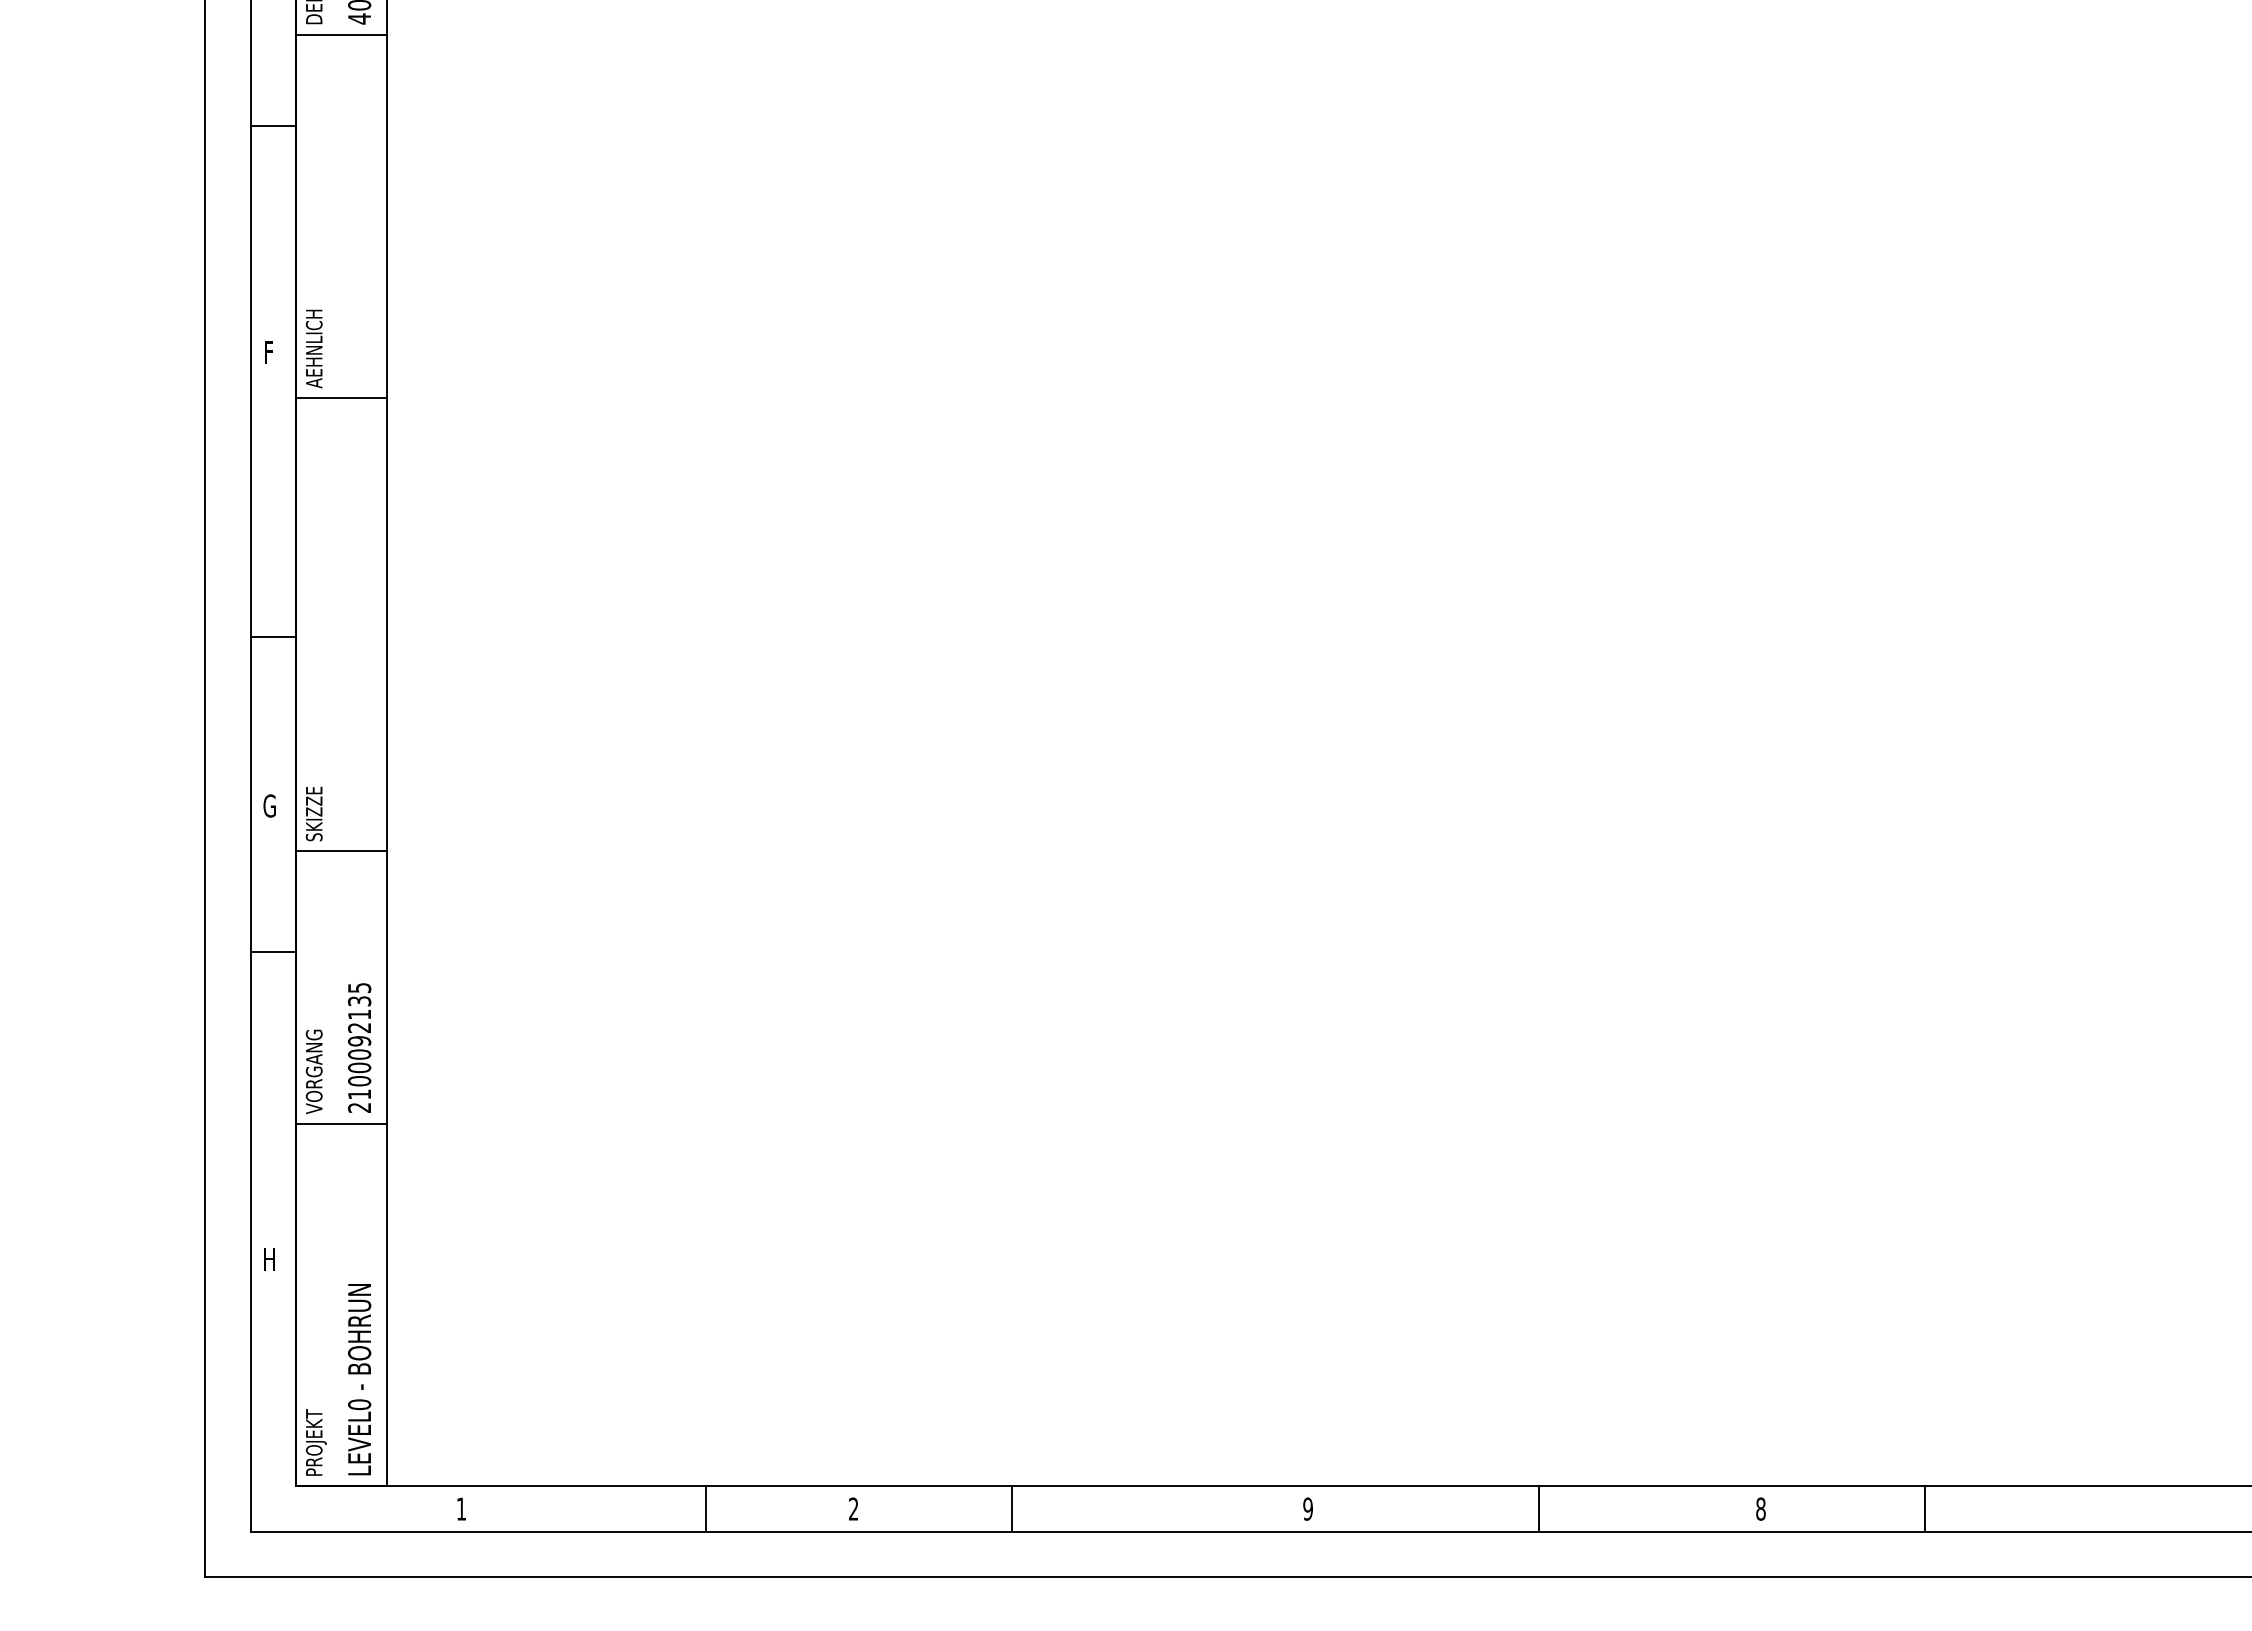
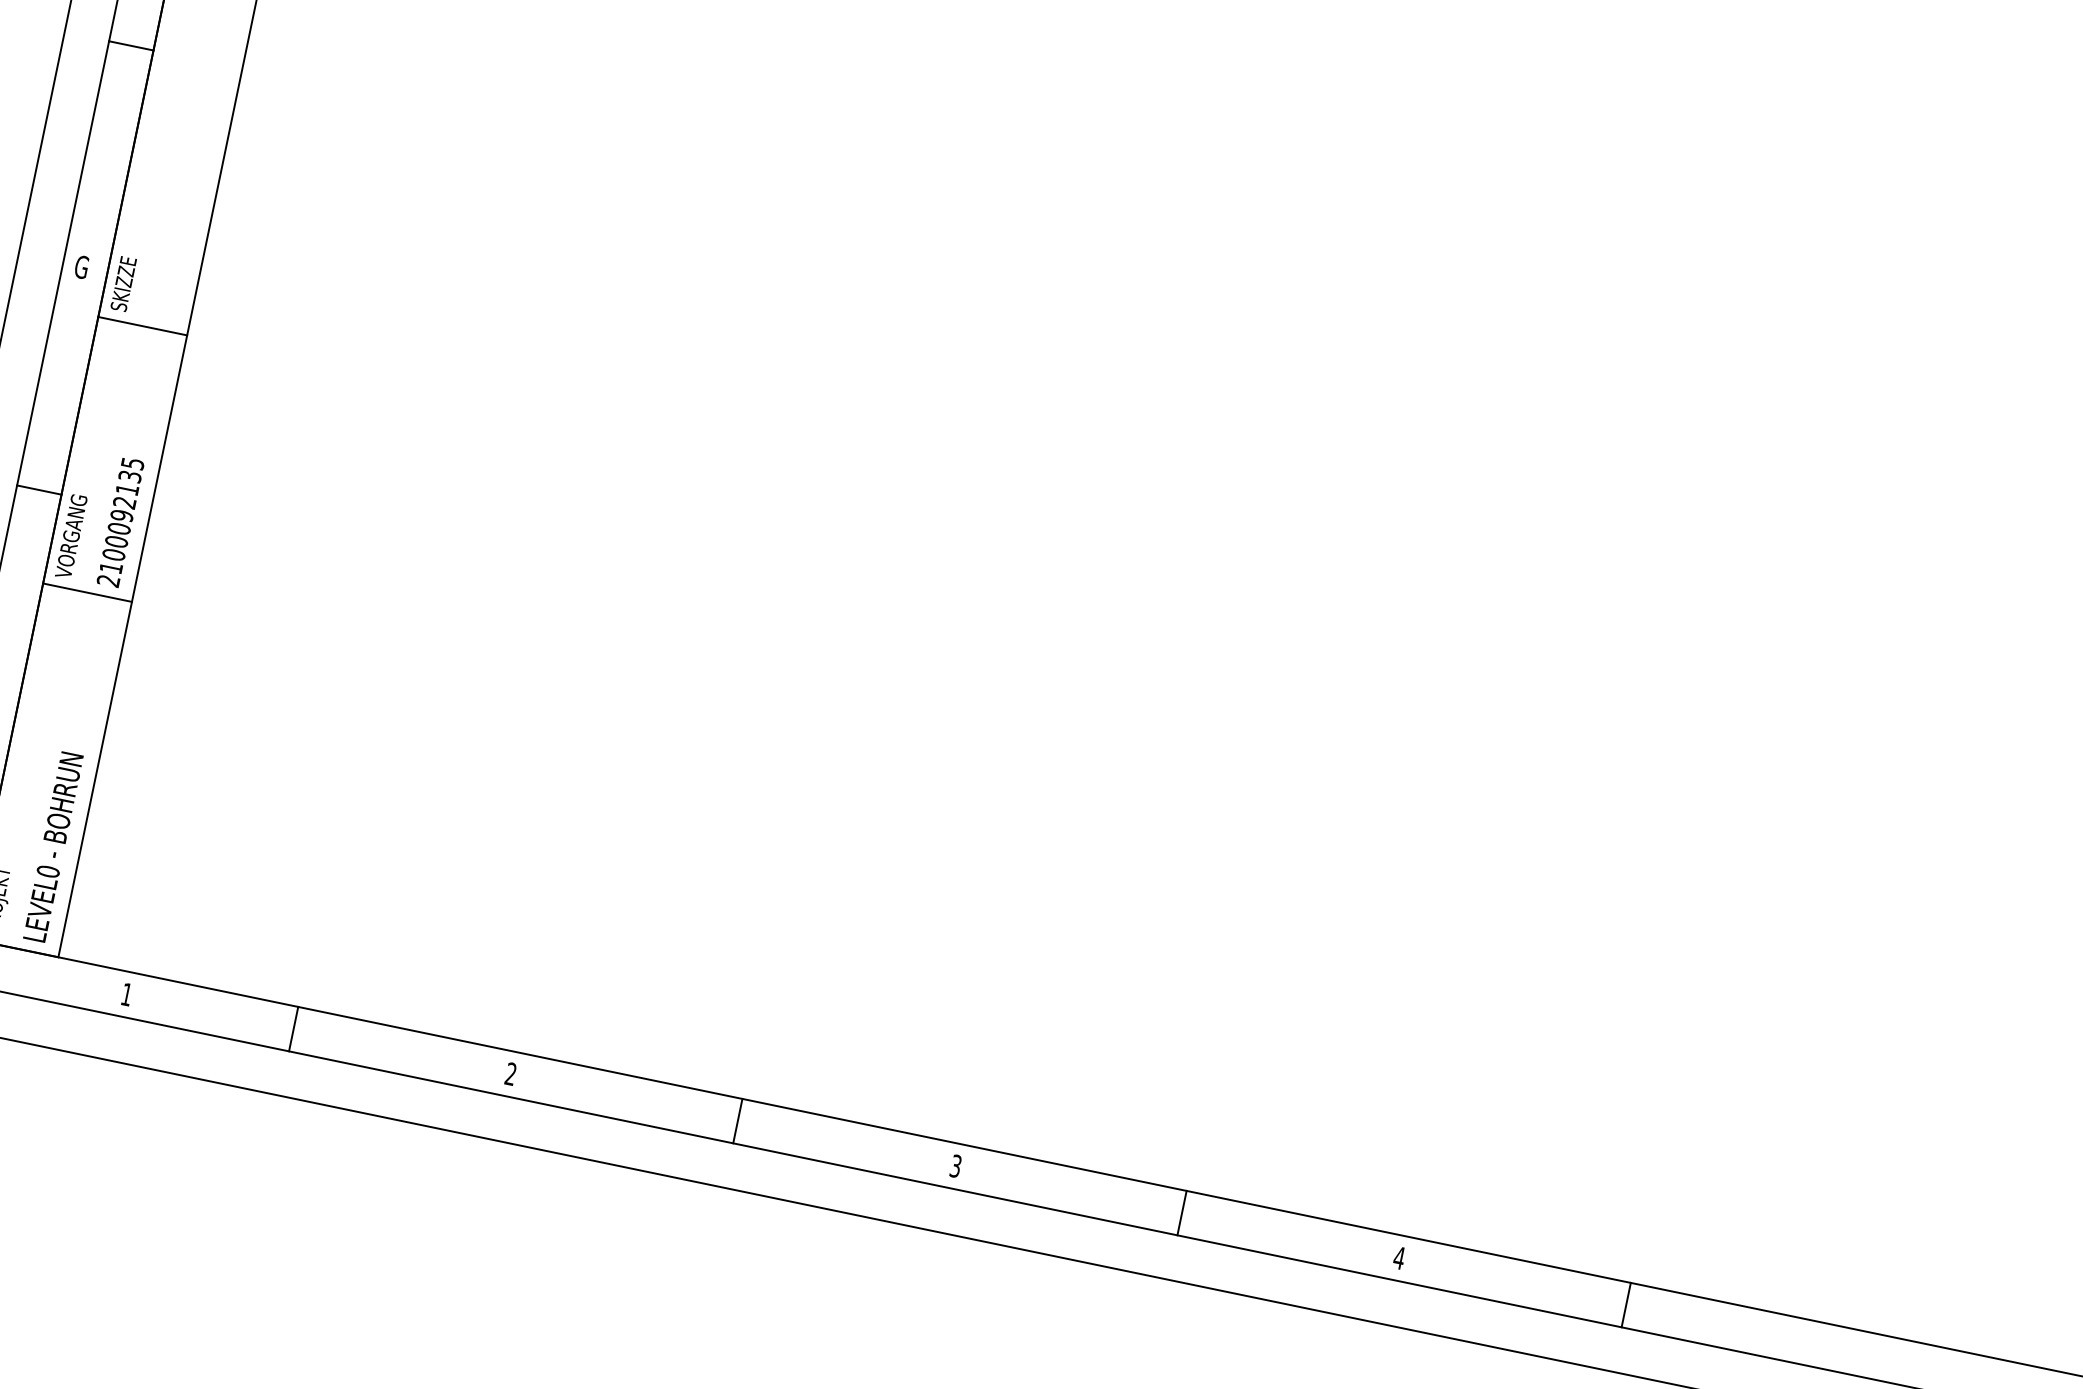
line: (273, 637) -> (131, 46), moved
line: (273, 951) -> (39, 489), moved
line: (705, 1508) -> (293, 1028), moved
line: (1012, 1508) -> (738, 1120), moved
text: (1307, 1508) -> (955, 1165), 9 -> 3
text: (1760, 1508) -> (1399, 1257), 8 -> 4
line: (1924, 1508) -> (1626, 1304), moved

